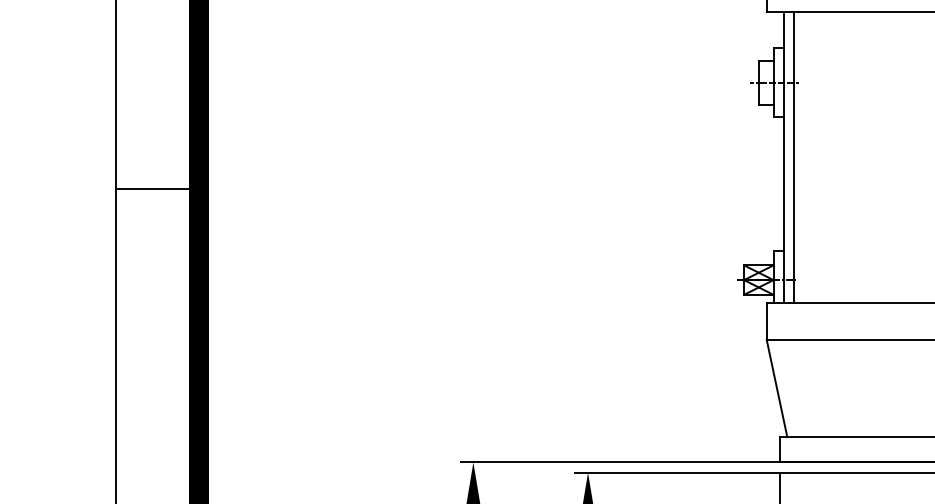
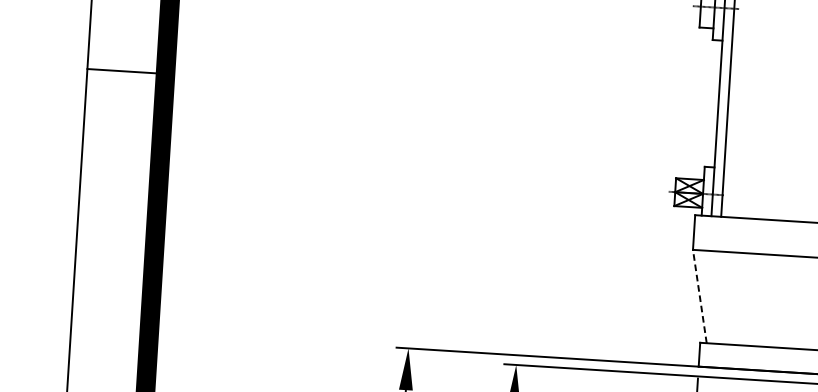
line: (777, 388) -> (700, 296), solid -> dashed

